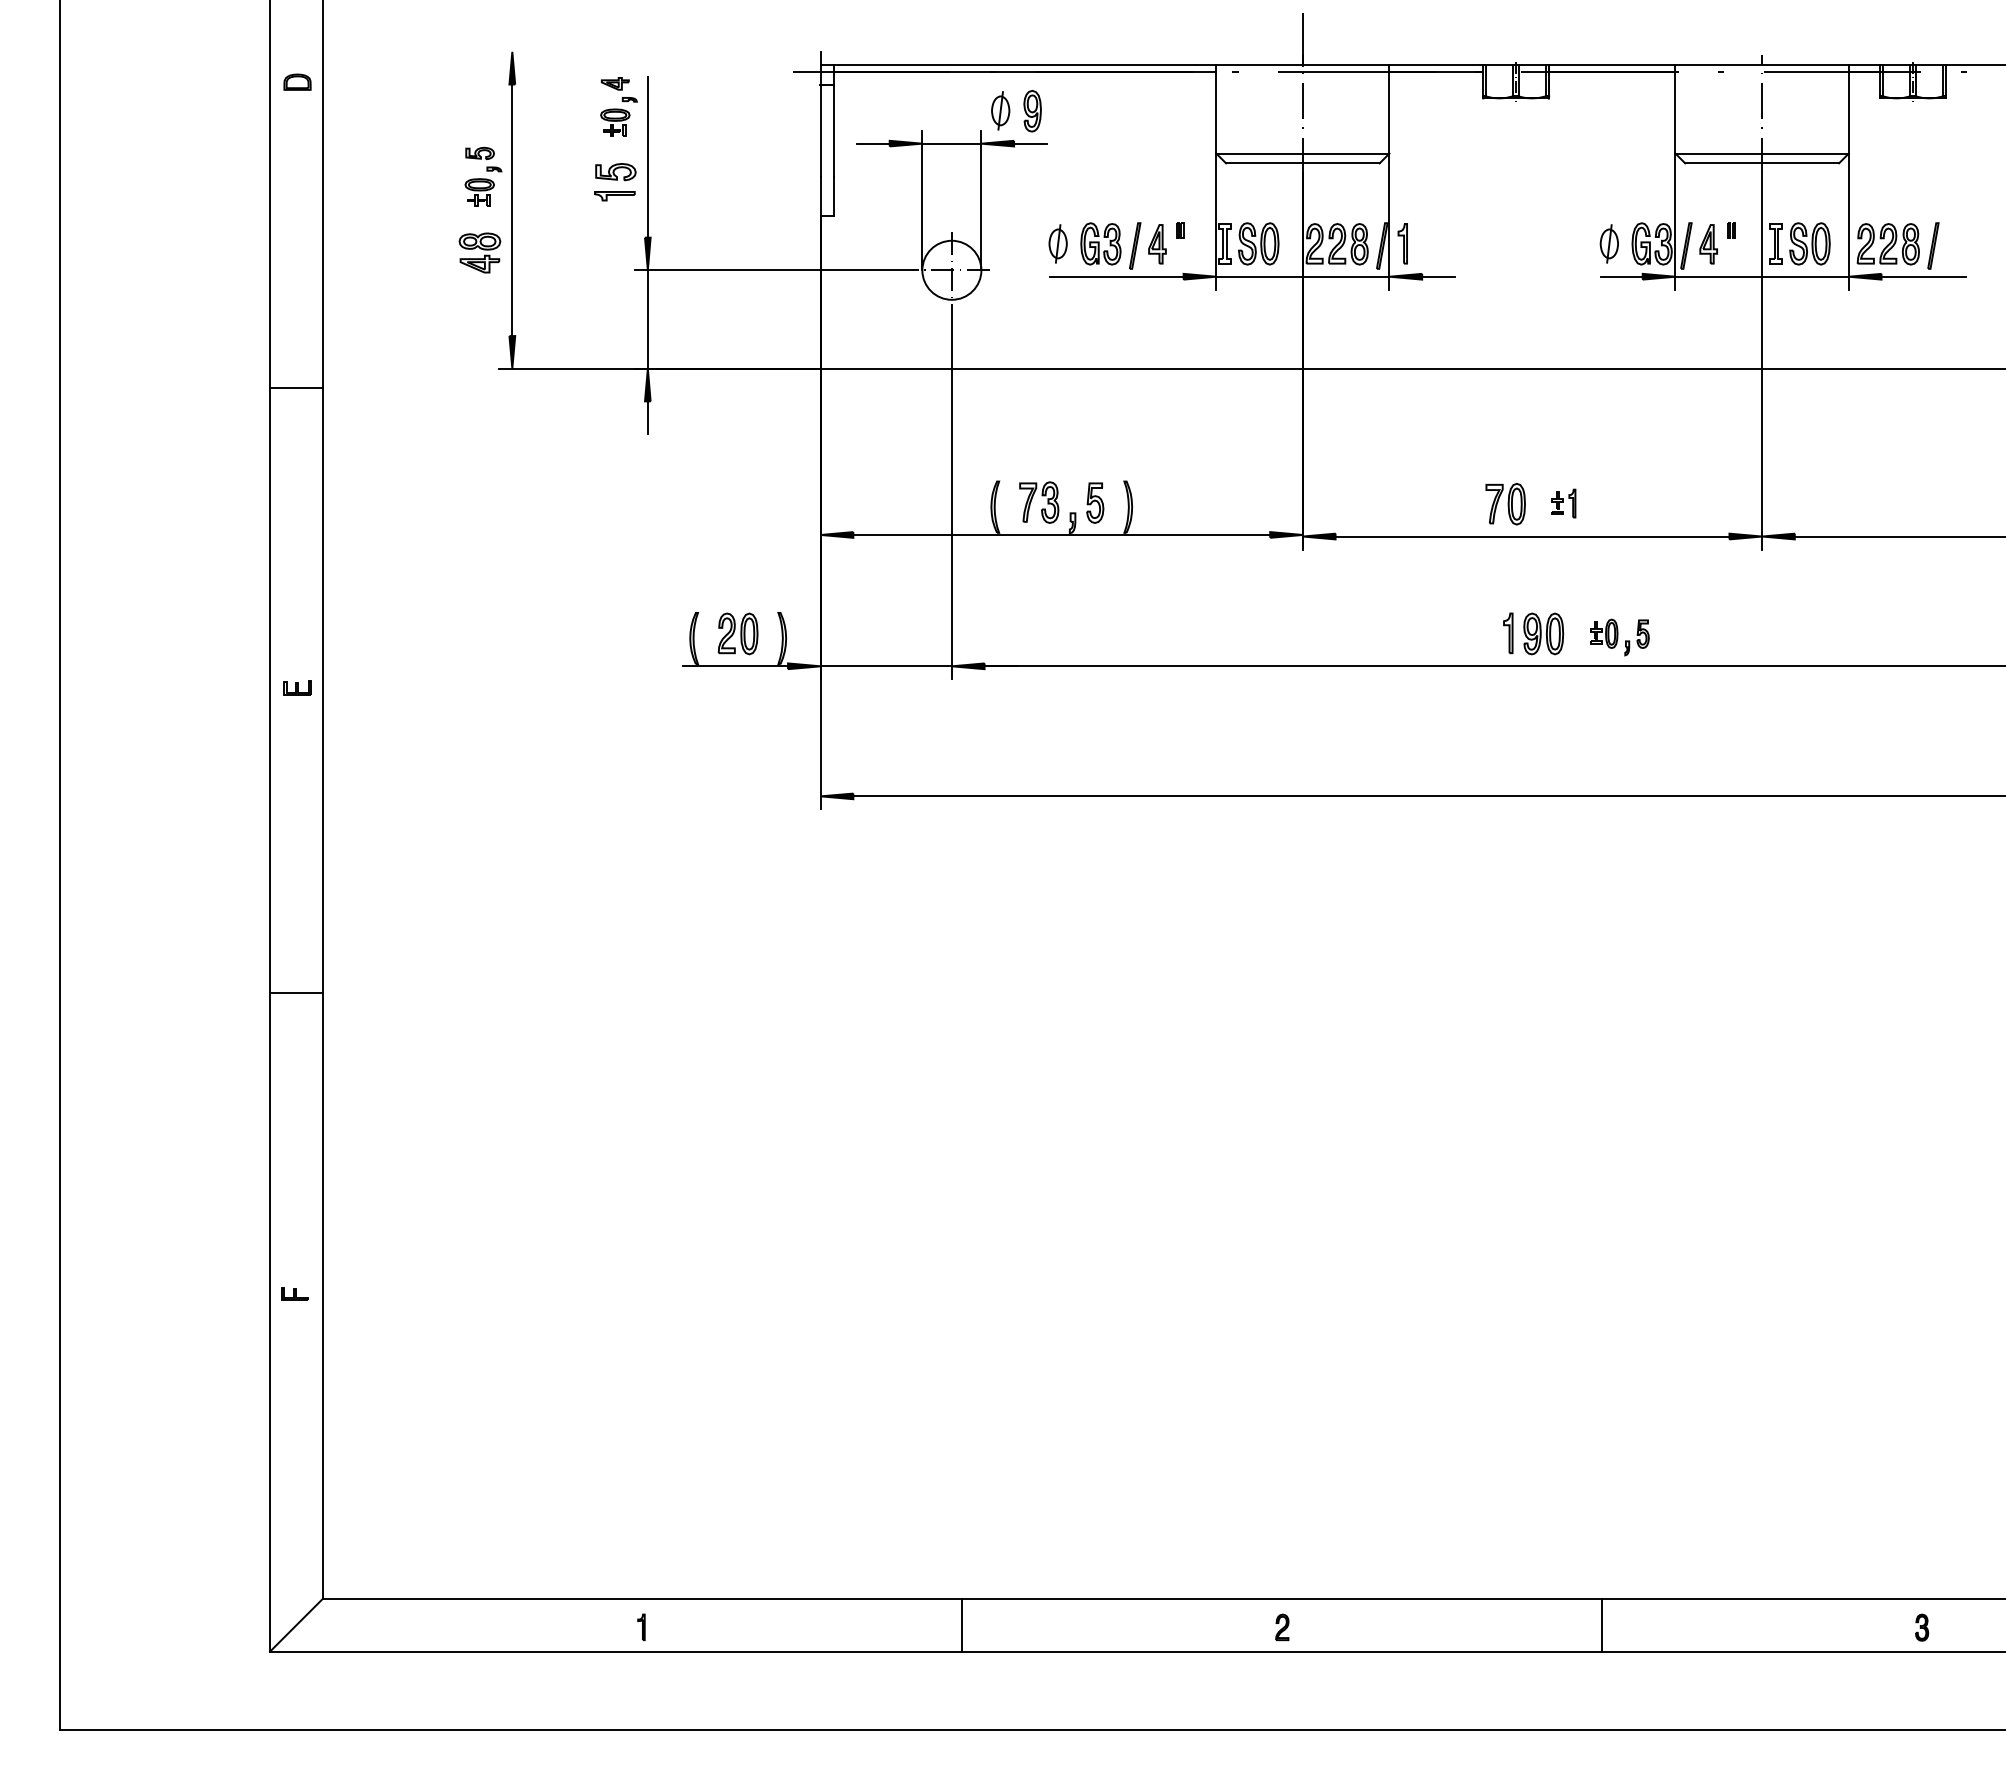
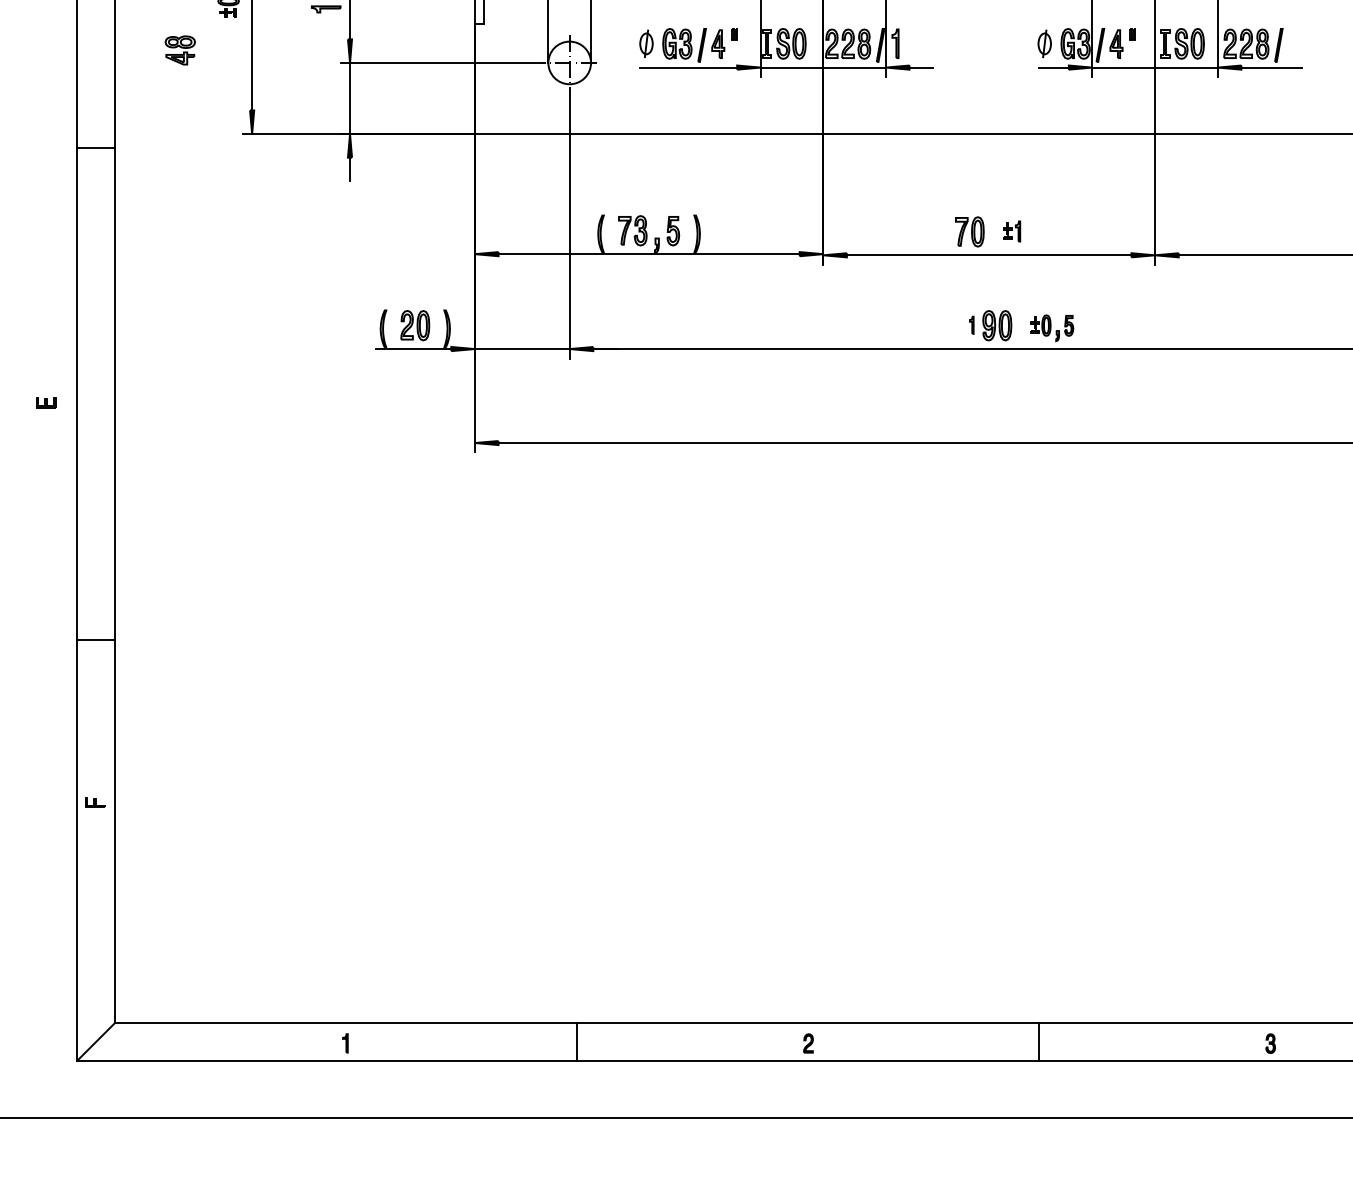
part: (479, 252) -> (179, 50), moved
part: (1508, 633) -> (971, 325), size x0.6
part: (297, 687) -> (46, 402), moved
line: (296, 993) -> (96, 640), moved

